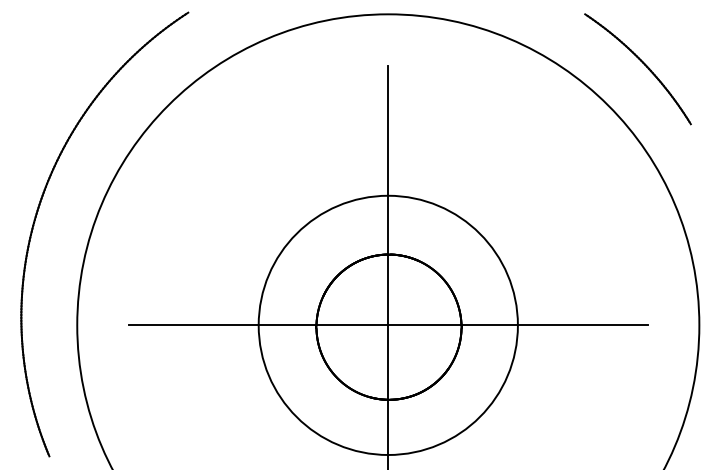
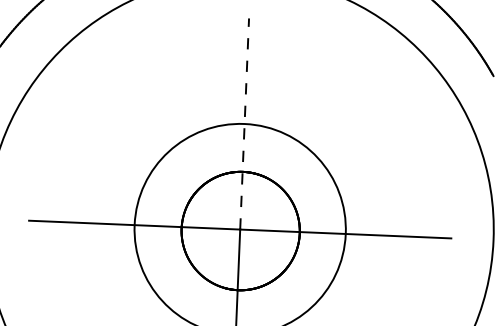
line: (388, 195) -> (244, 123), solid -> dashed

